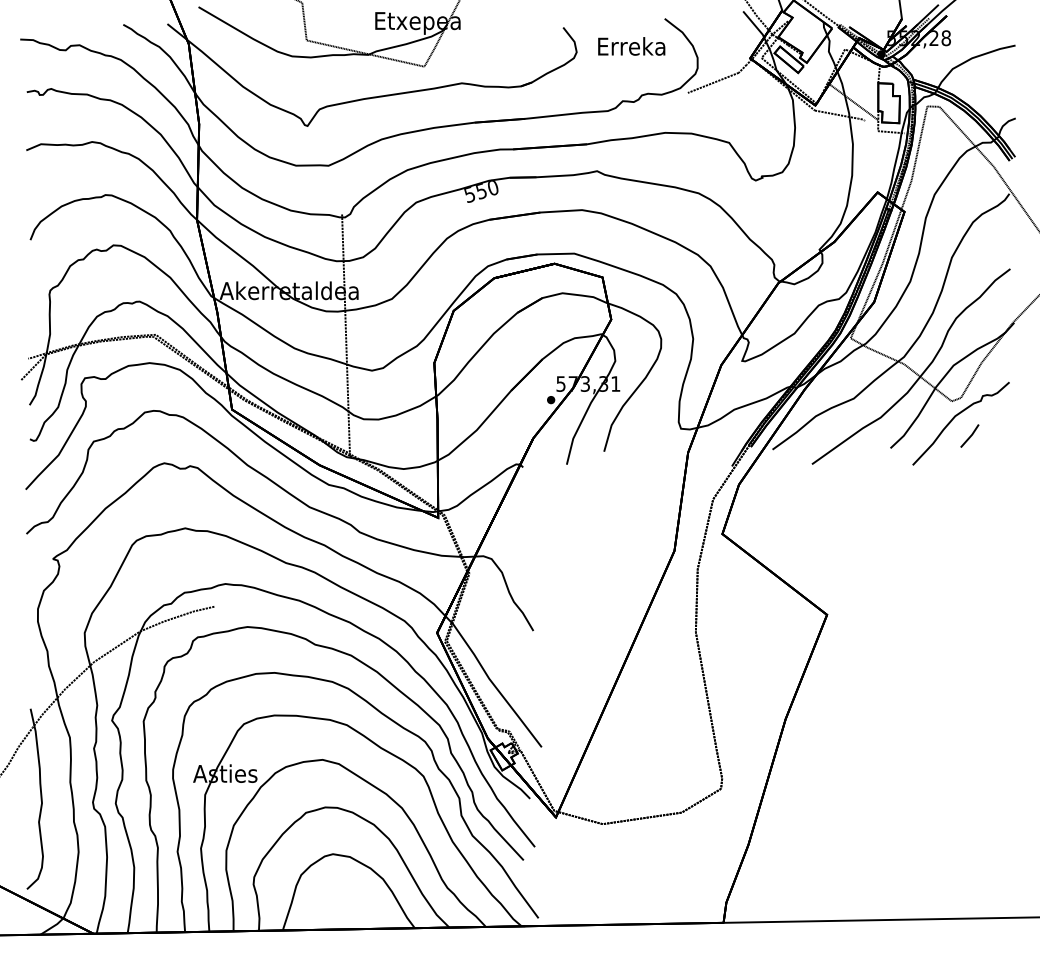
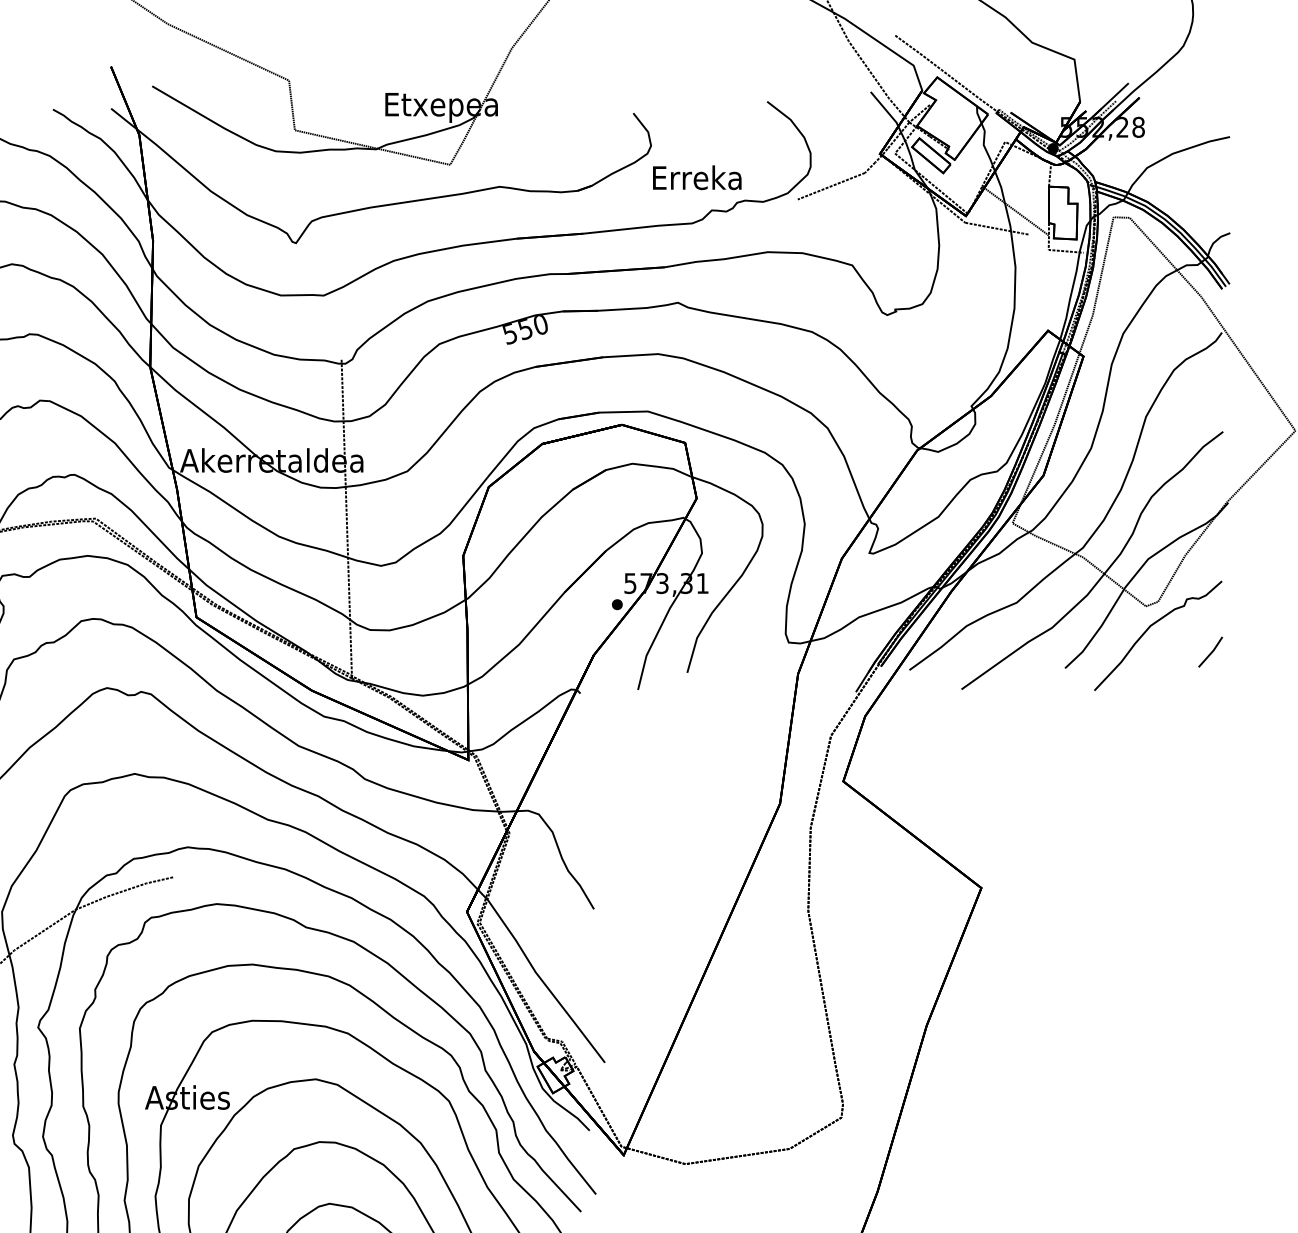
text: (631, 46) -> (696, 177), moved
line: (970, 435) -> (1211, 651), moved

